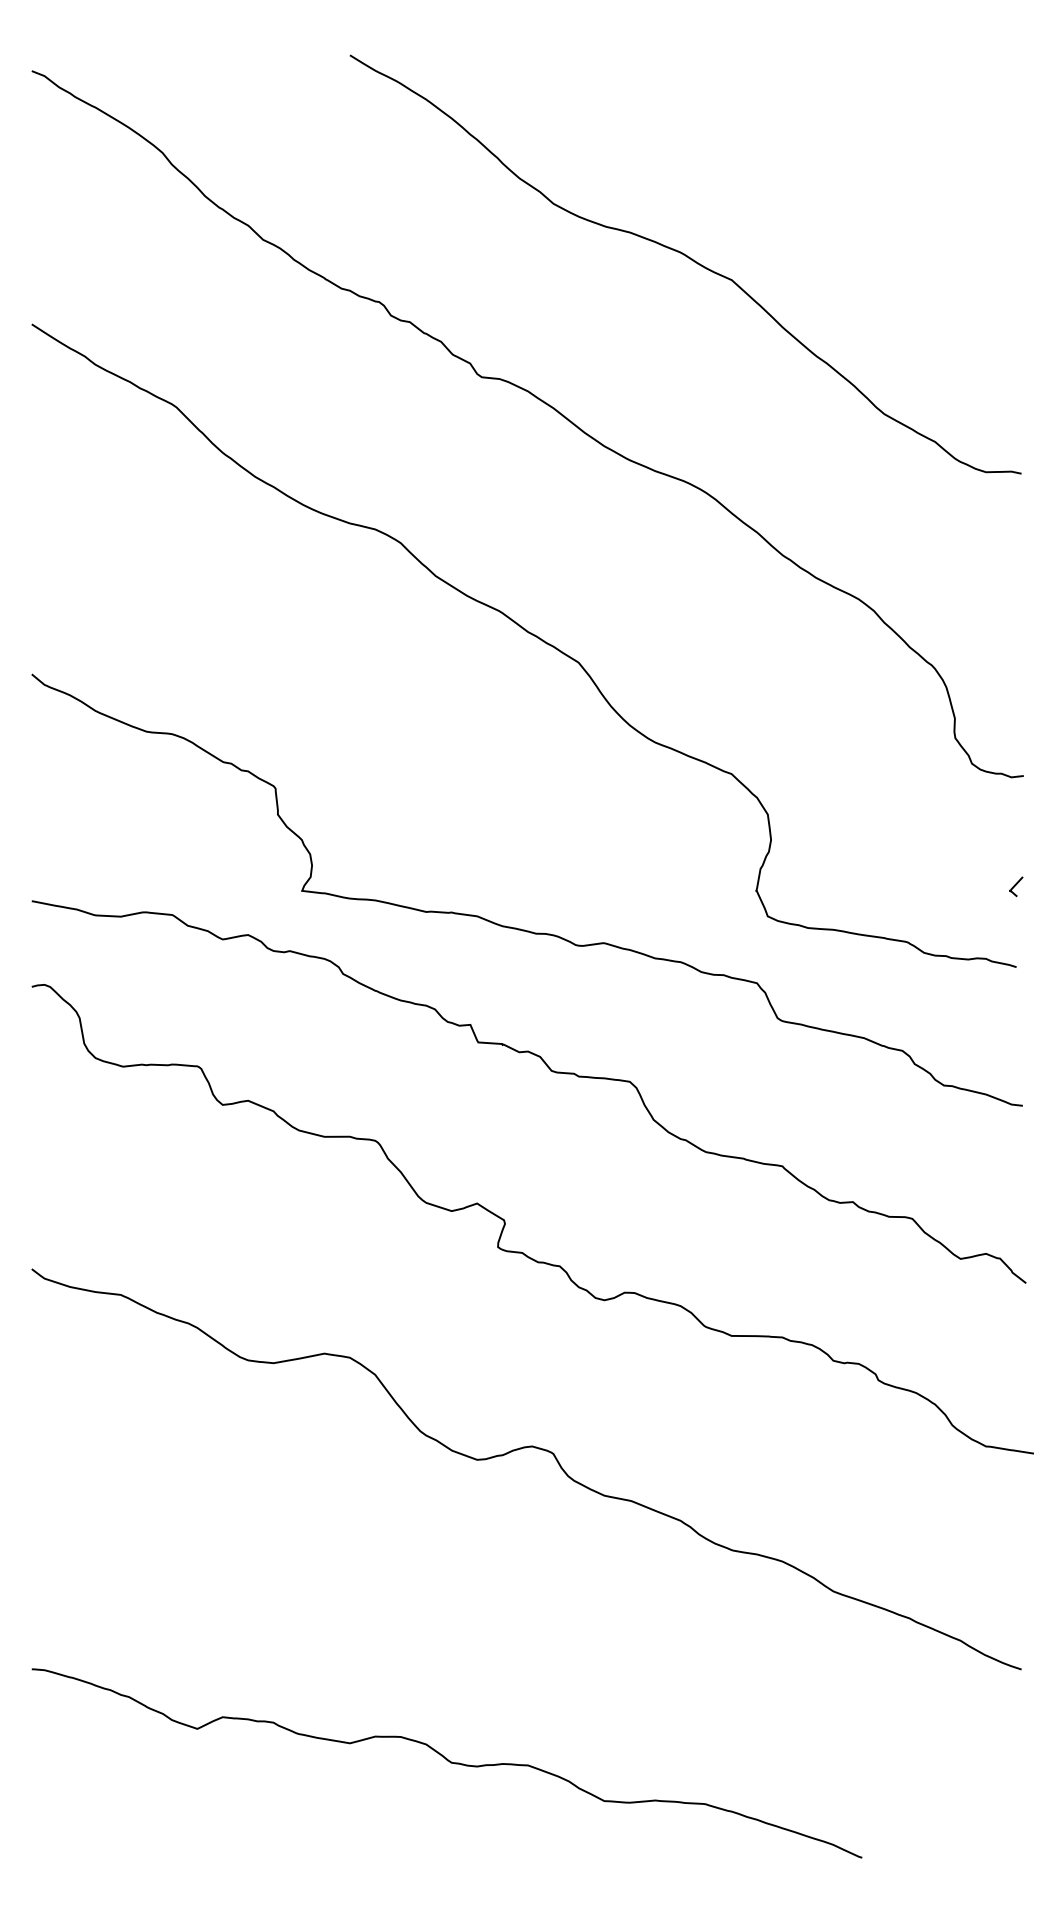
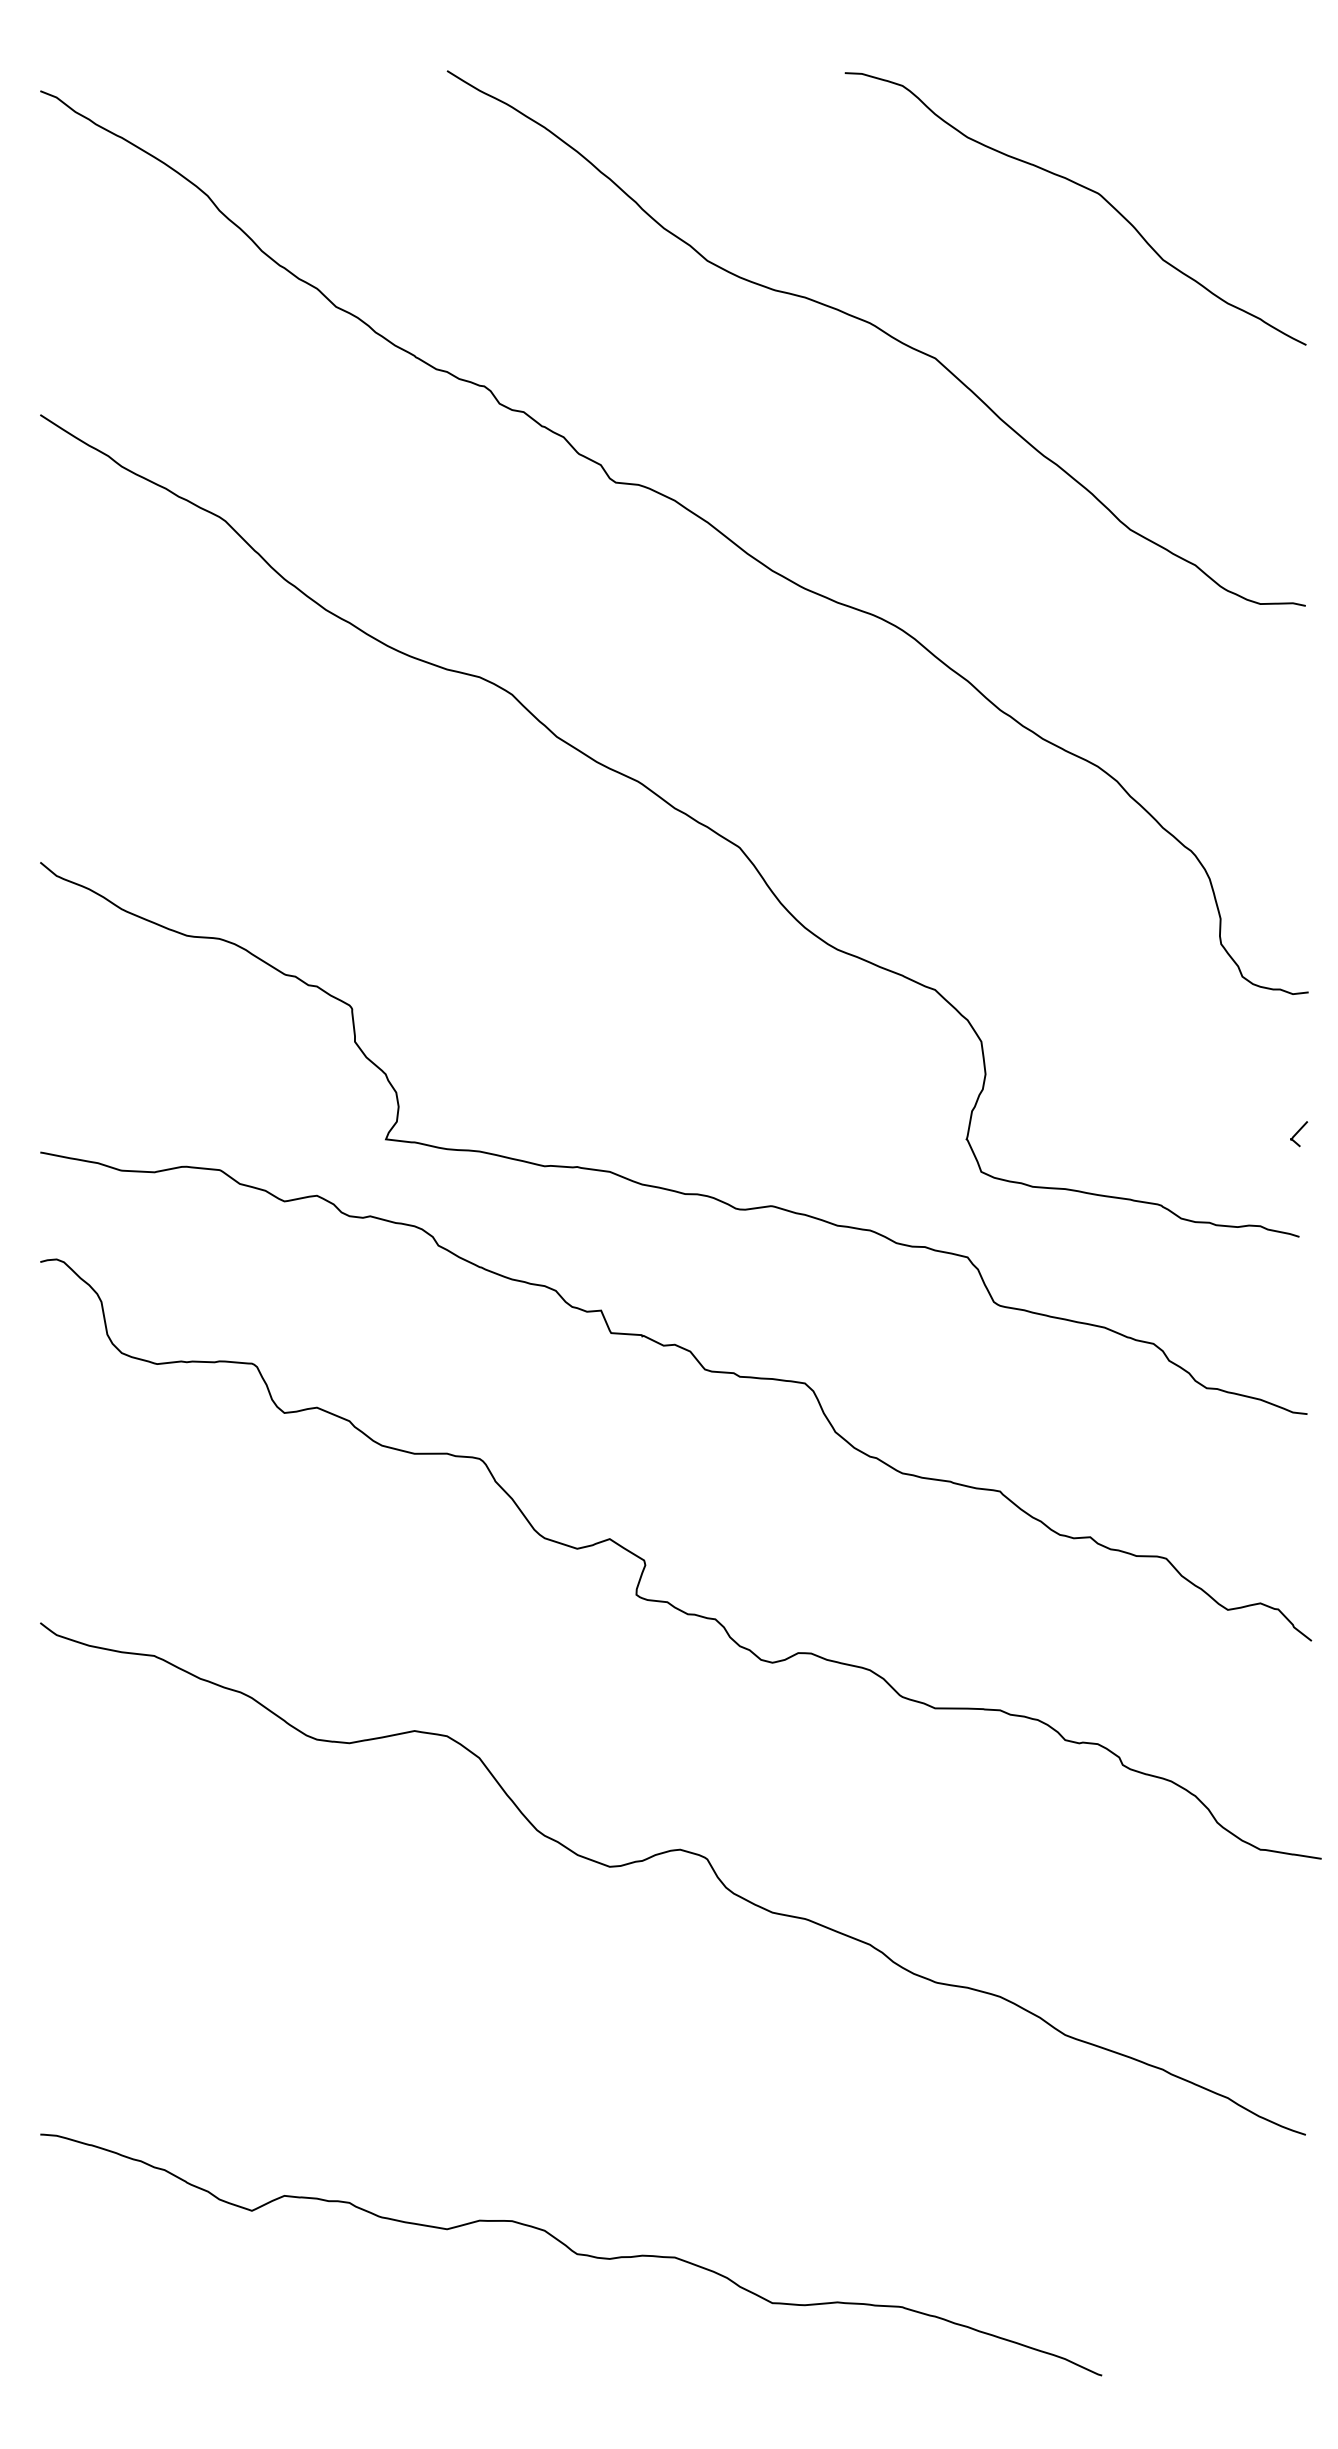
curve: (848, 147) -> (1084, 188), added

